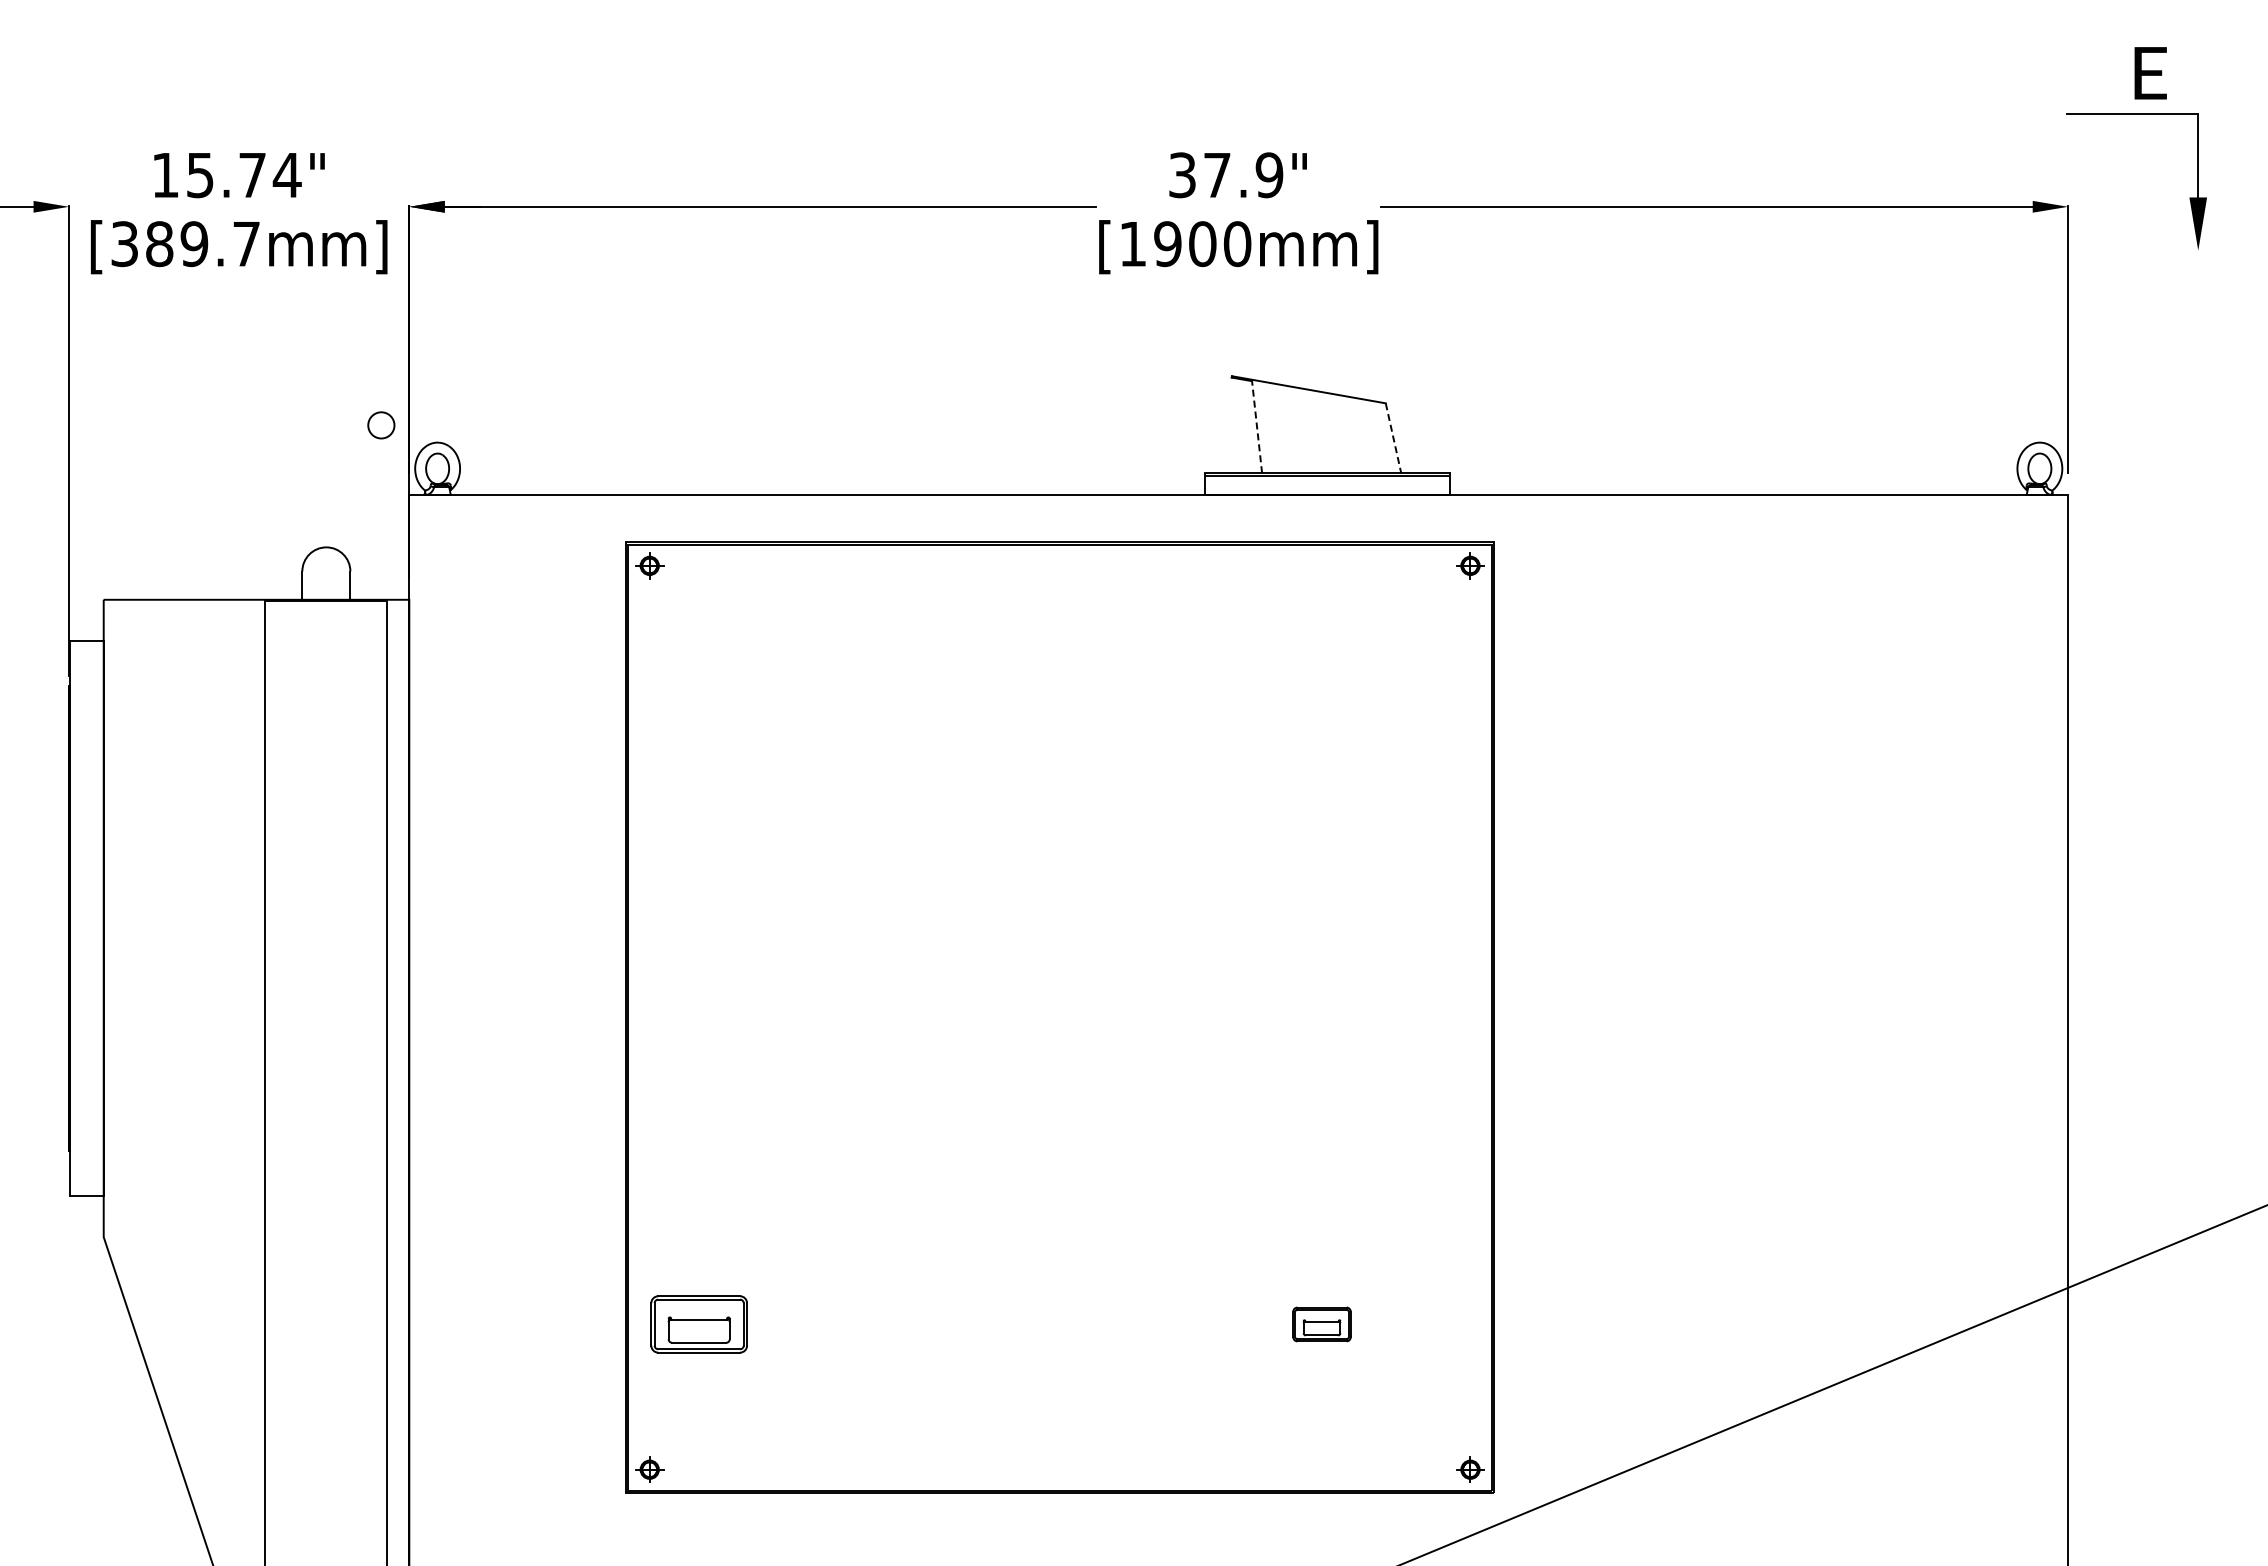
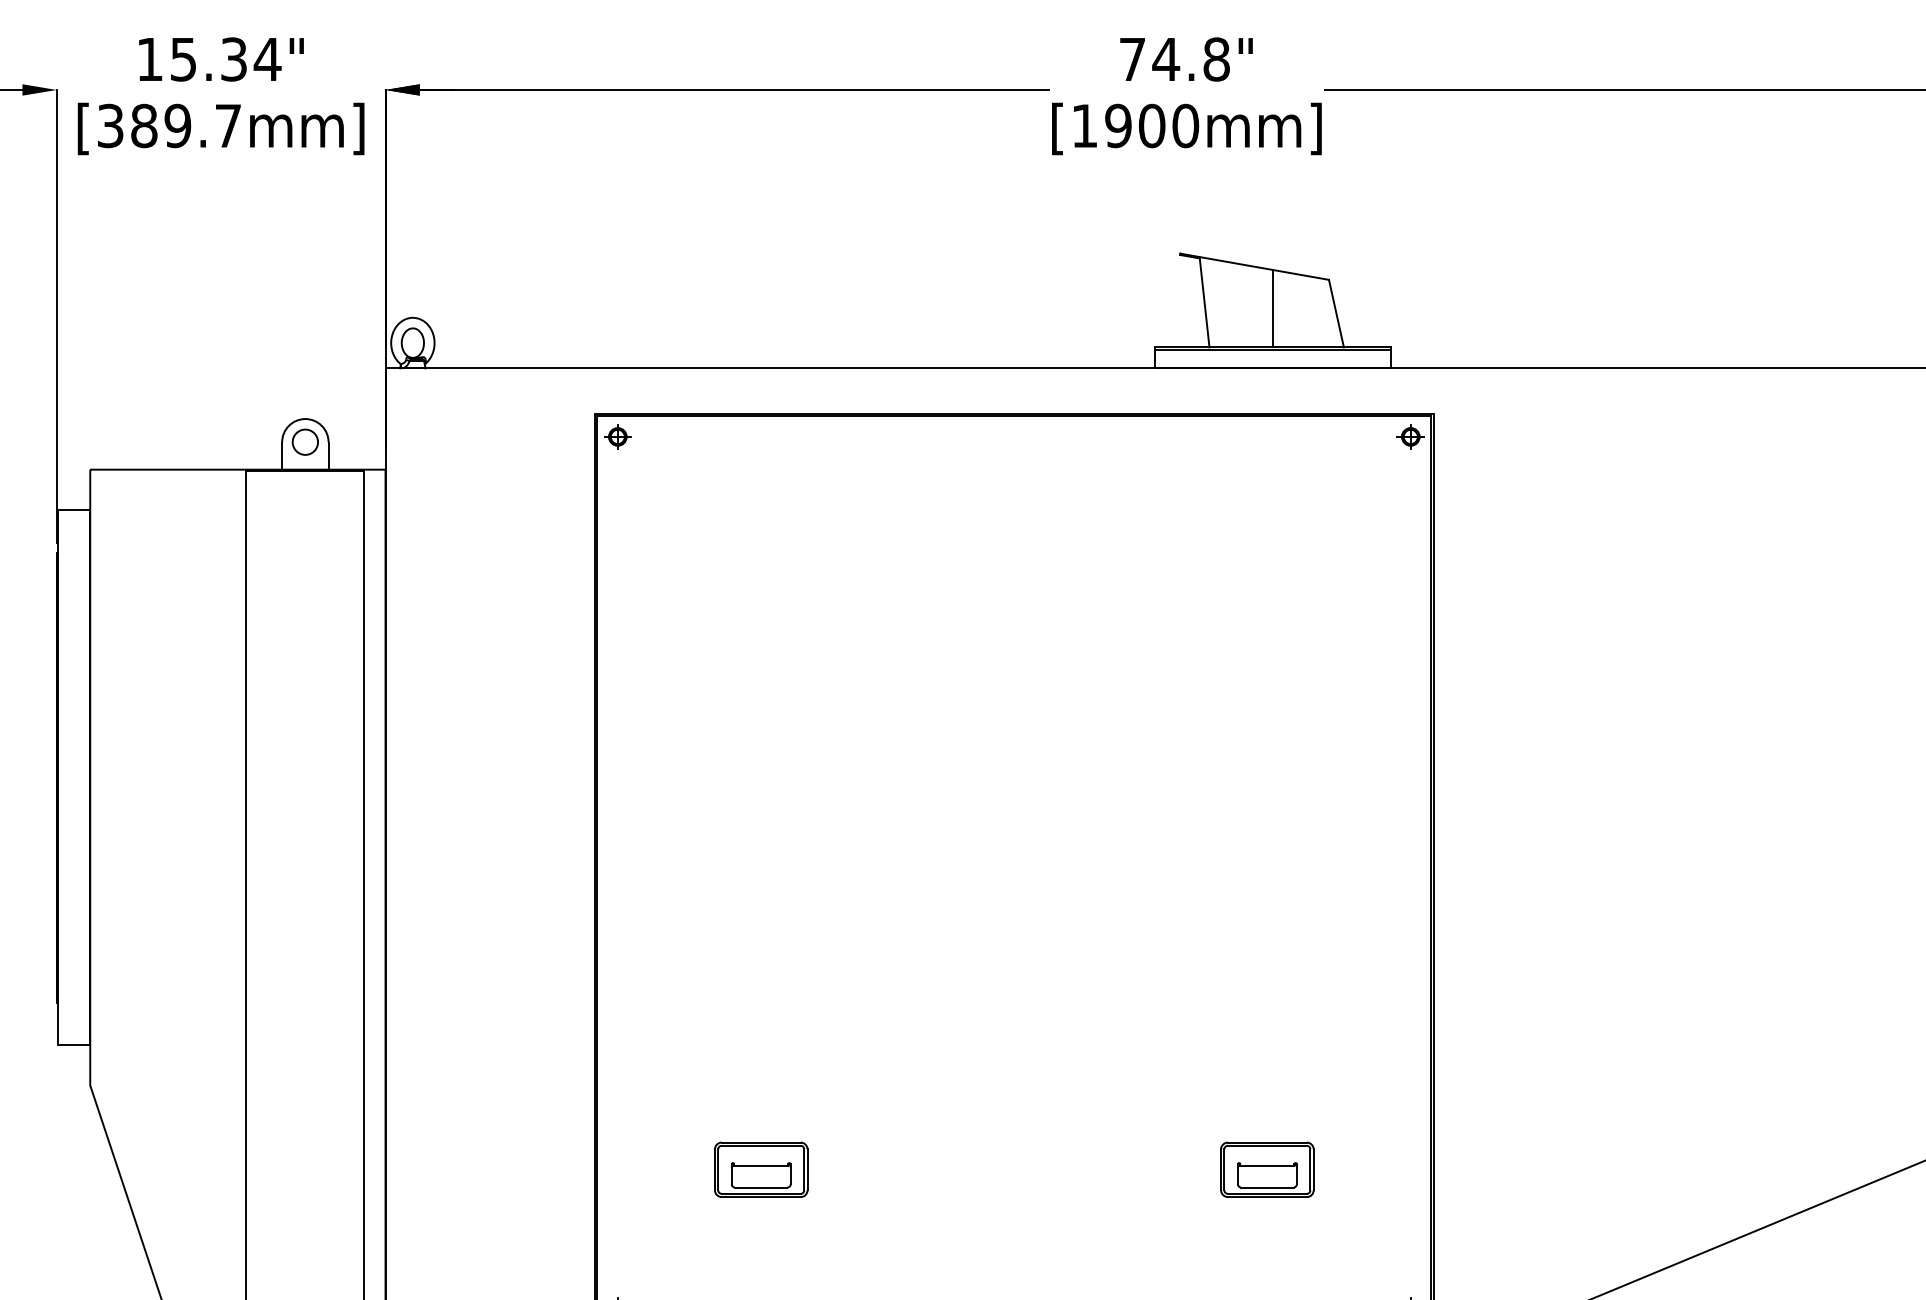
text: (252, 175) -> (234, 59), 15.74" -> 15.34"
text: (1226, 175) -> (1175, 59), 37.9" -> 74.8"
circle: (381, 425) -> (305, 442), moved
line: (1257, 426) -> (1205, 302), dashed -> solid
line: (1327, 433) -> (1272, 308), added
line: (1393, 438) -> (1336, 313), dashed -> solid
part: (698, 1324) -> (760, 1169), moved
part: (1321, 1324) -> (1266, 1169), size x1.67

